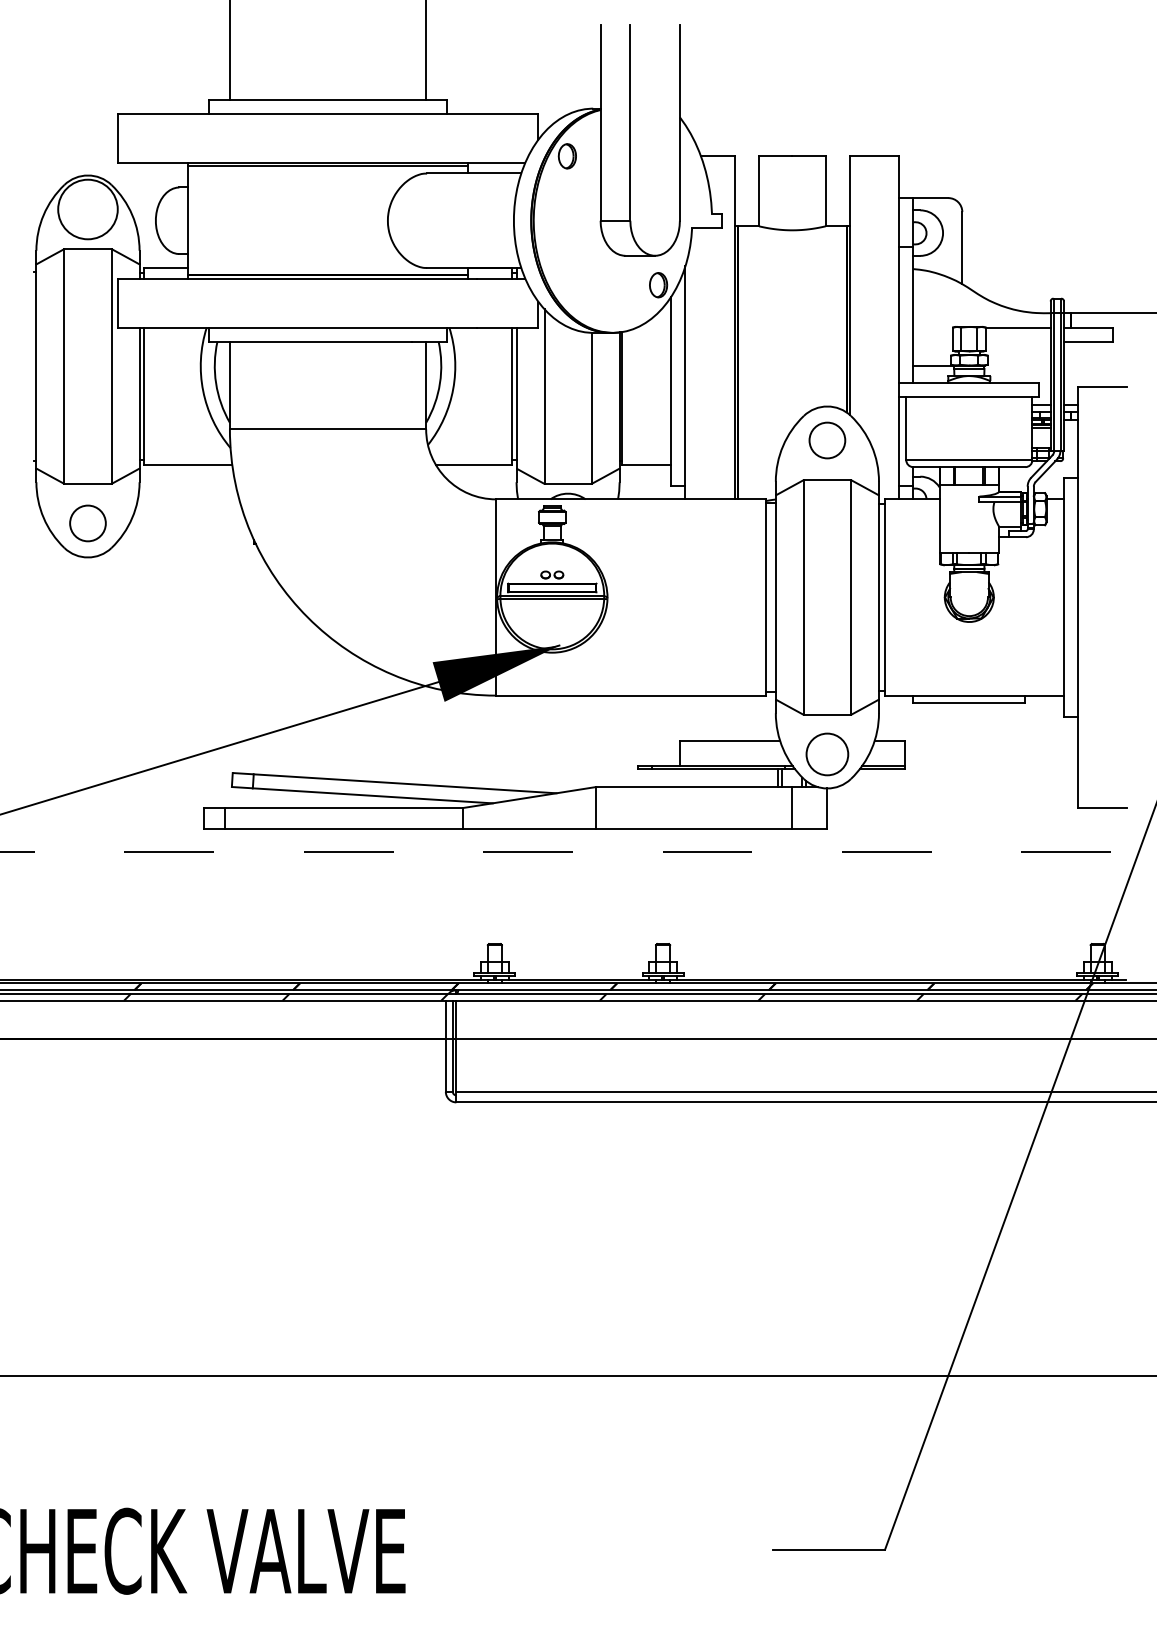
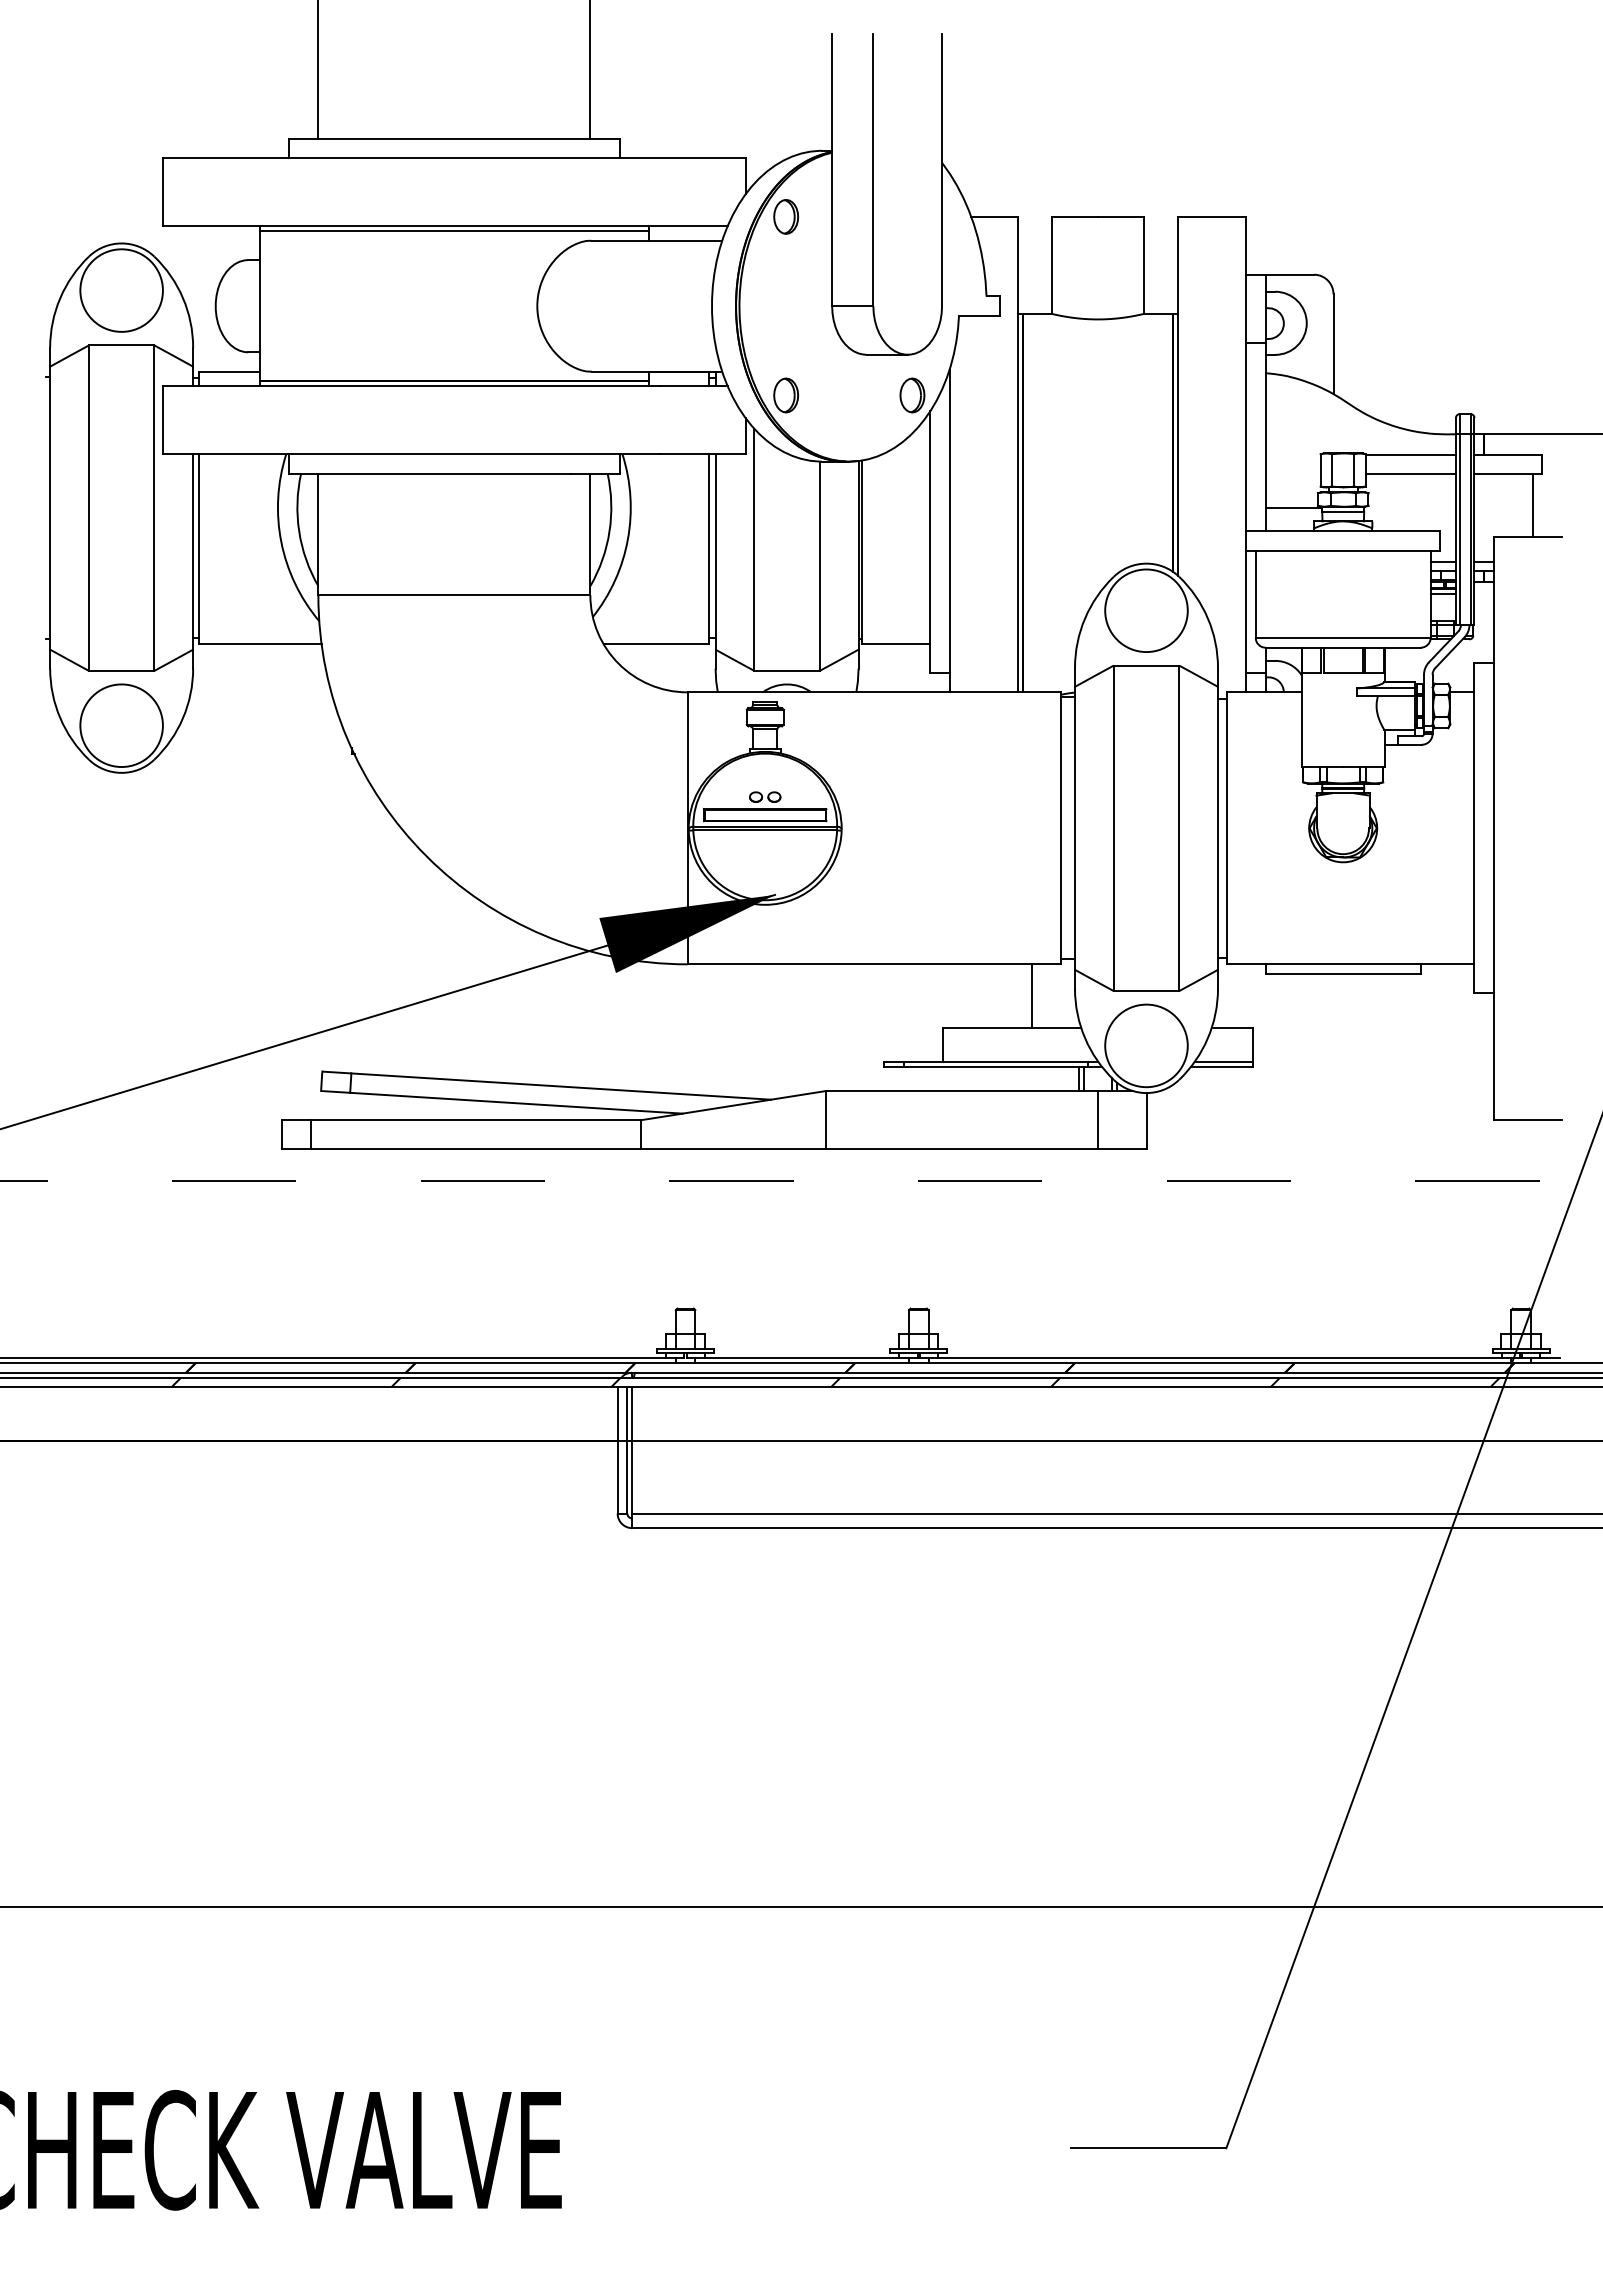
part: (567, 285) -> (786, 395), added
line: (1017, 342) -> (1410, 474), added
line: (1105, 364) -> (1532, 505), added
circle: (827, 440) -> (1146, 610), size x1.67
circle: (87, 523) -> (121, 725), size x1.67
line: (745, 718) -> (1032, 995), added
circle: (827, 754) -> (1146, 1045), size x1.43

